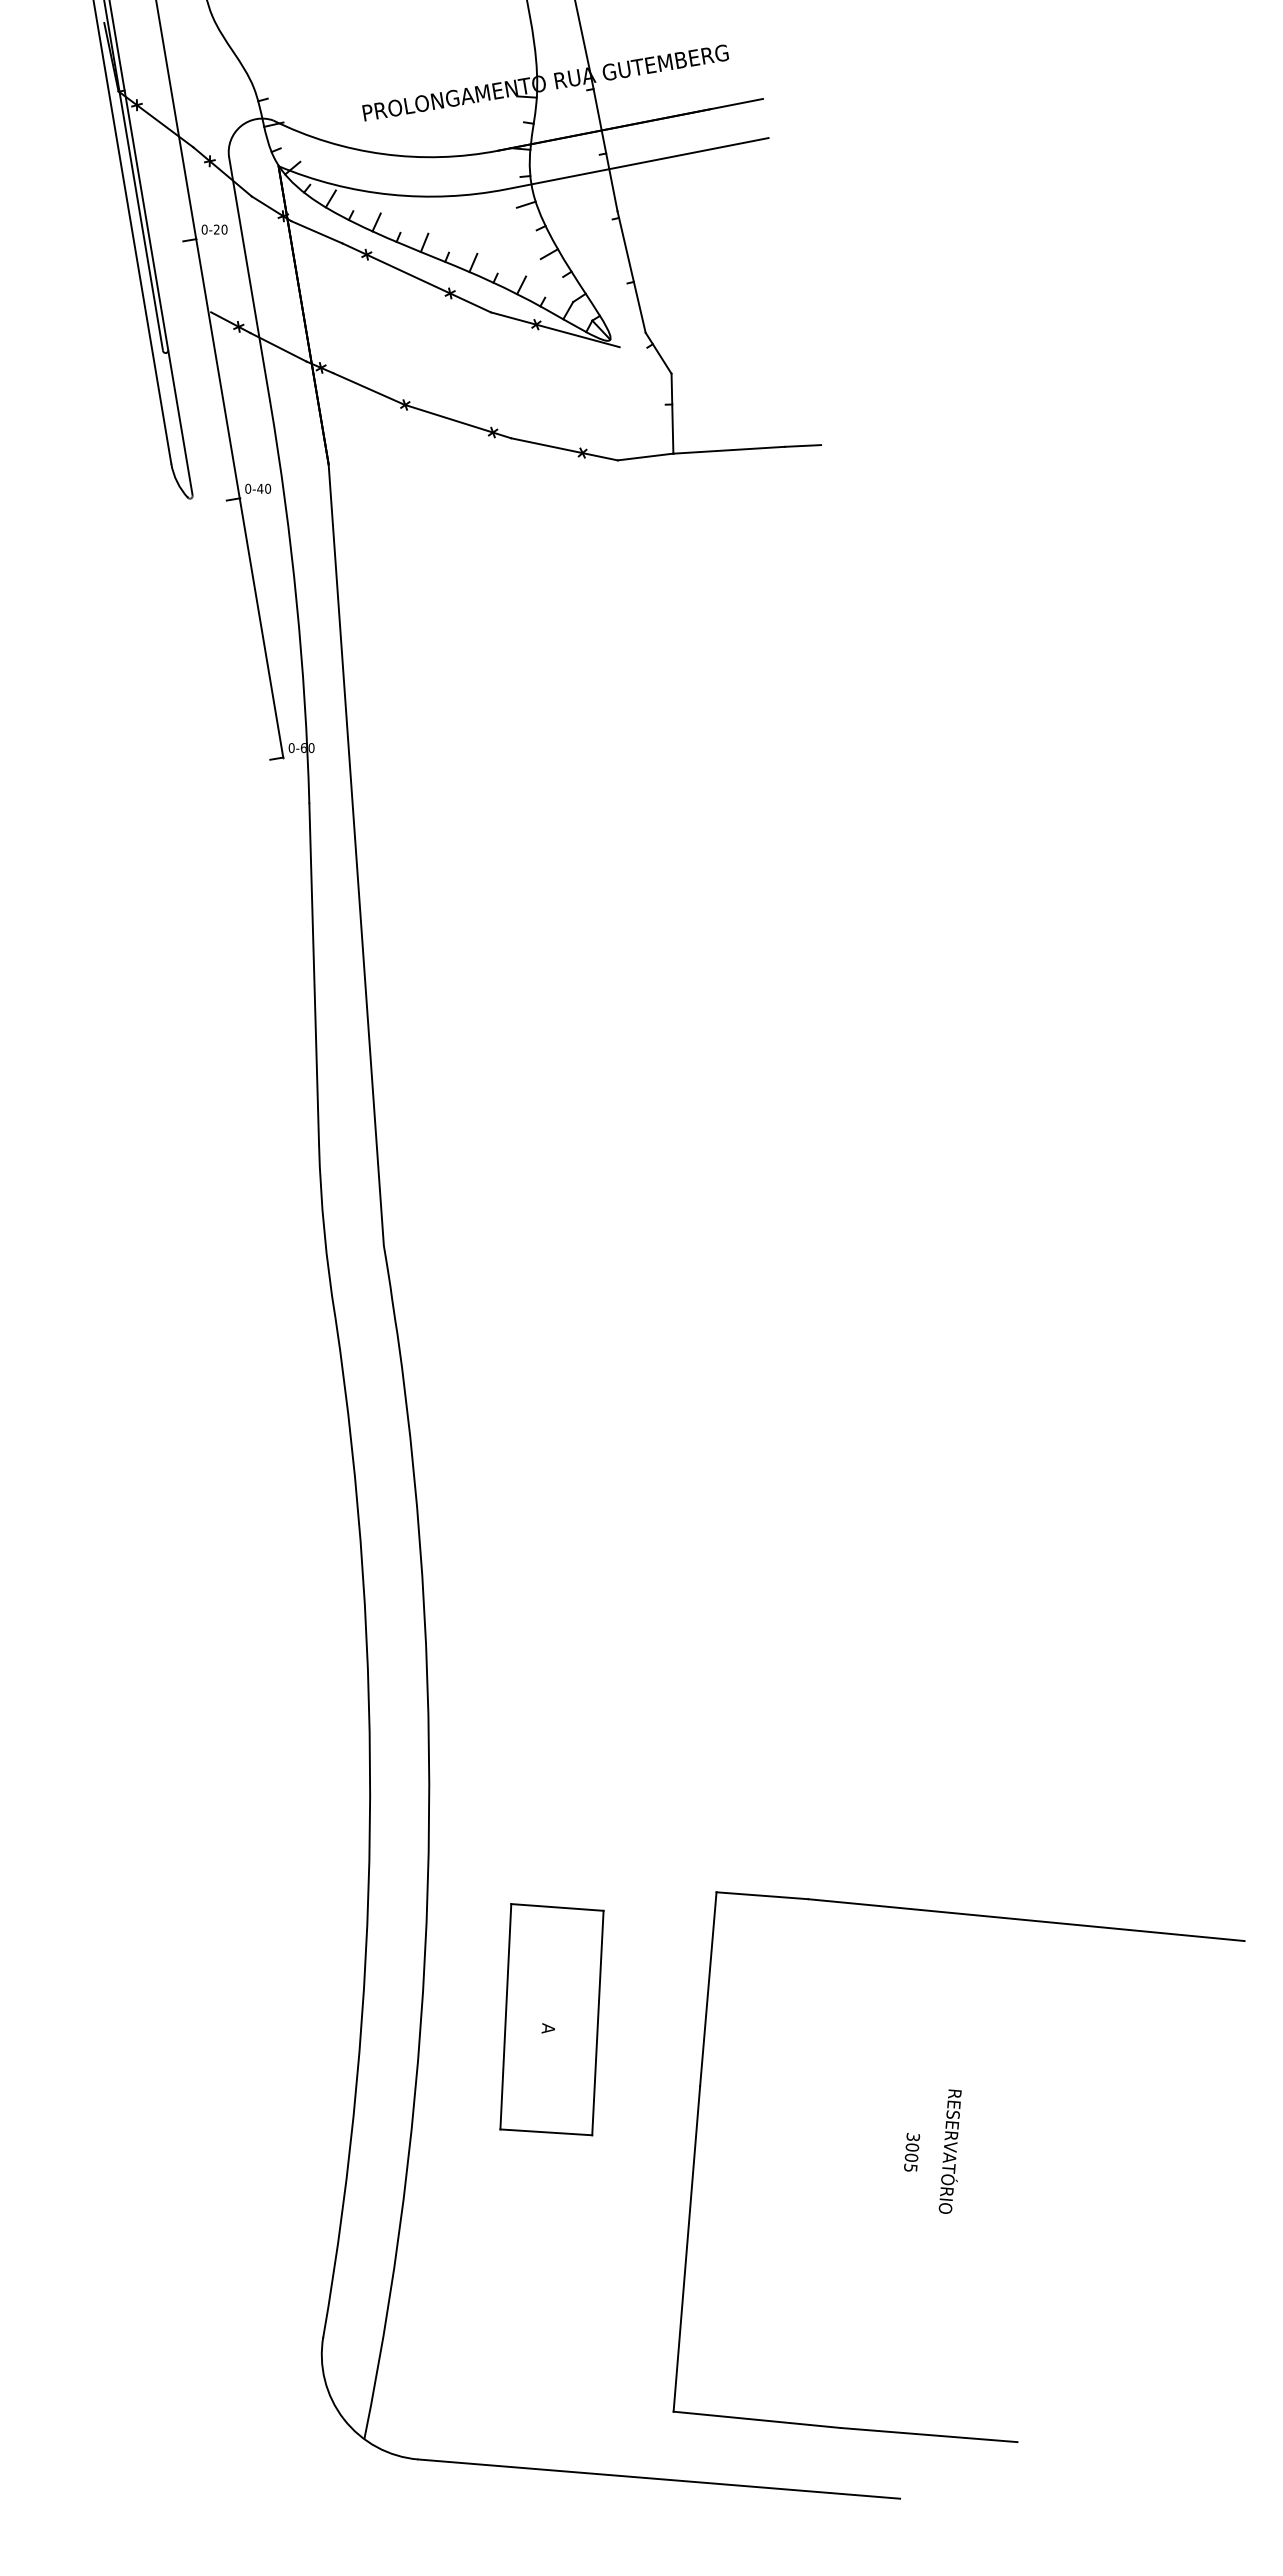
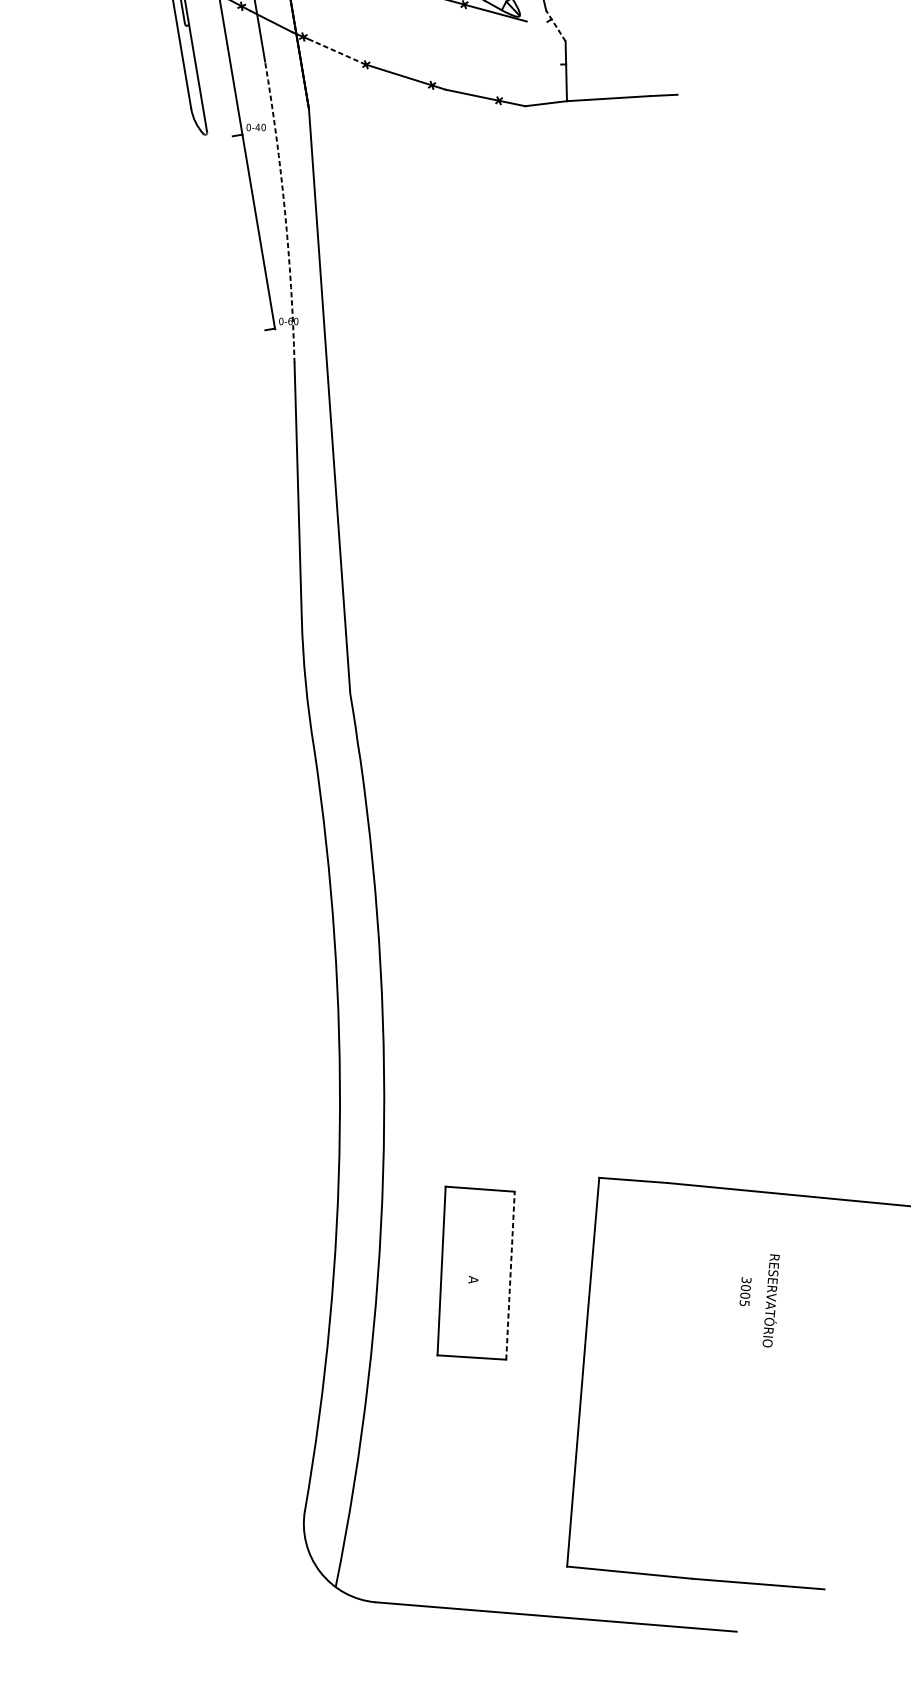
line: (658, 352) -> (555, 25), solid -> dashed
line: (368, 388) -> (338, 52), solid -> dashed
arc: (296, 601) -> (284, 211), solid -> dashed
line: (597, 2022) -> (510, 1275), solid -> dashed
text: (949, 2151) -> (770, 1300), moved
text: (911, 2152) -> (745, 1291), moved

